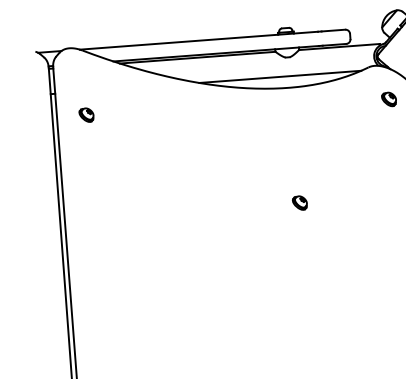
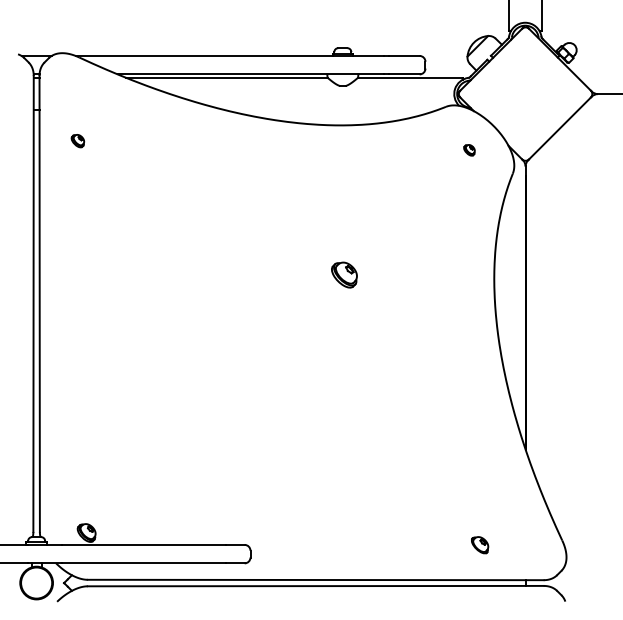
line: (280, 76) -> (331, 110), removed
part: (389, 99) -> (469, 150), size x0.6
part: (86, 114) -> (77, 140), size x0.7
part: (300, 203) -> (344, 275), size x1.4

